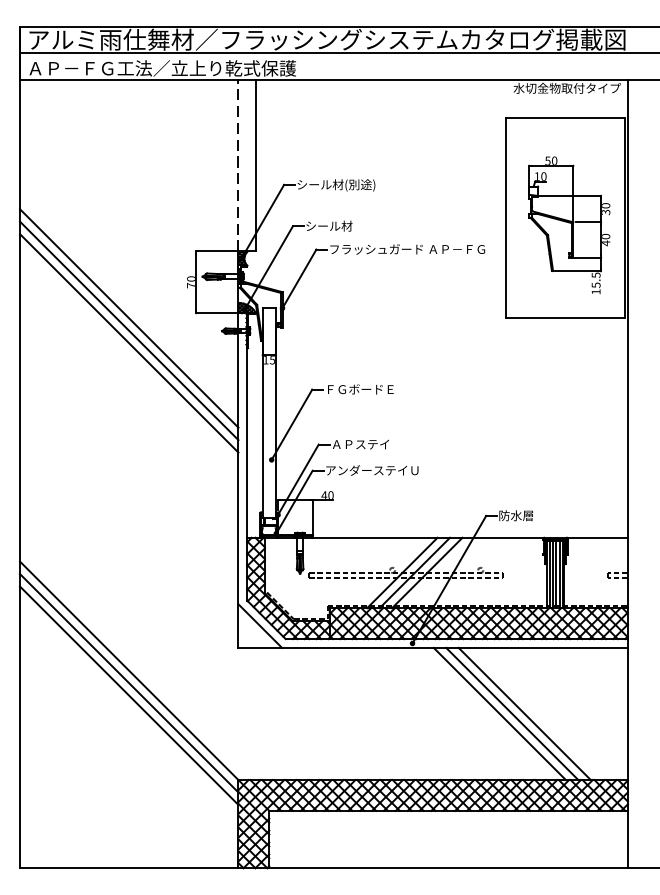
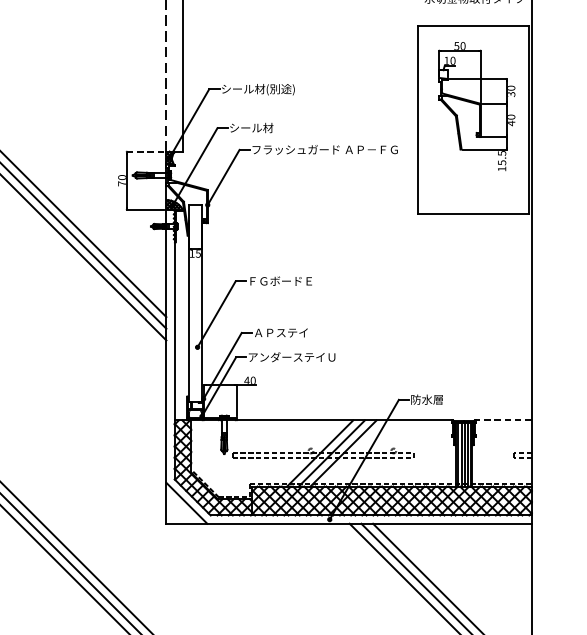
part: (569, 225) -> (477, 106), moved
line: (216, 251) -> (145, 151), solid -> dashed
line: (597, 537) -> (503, 420), solid -> dashed

